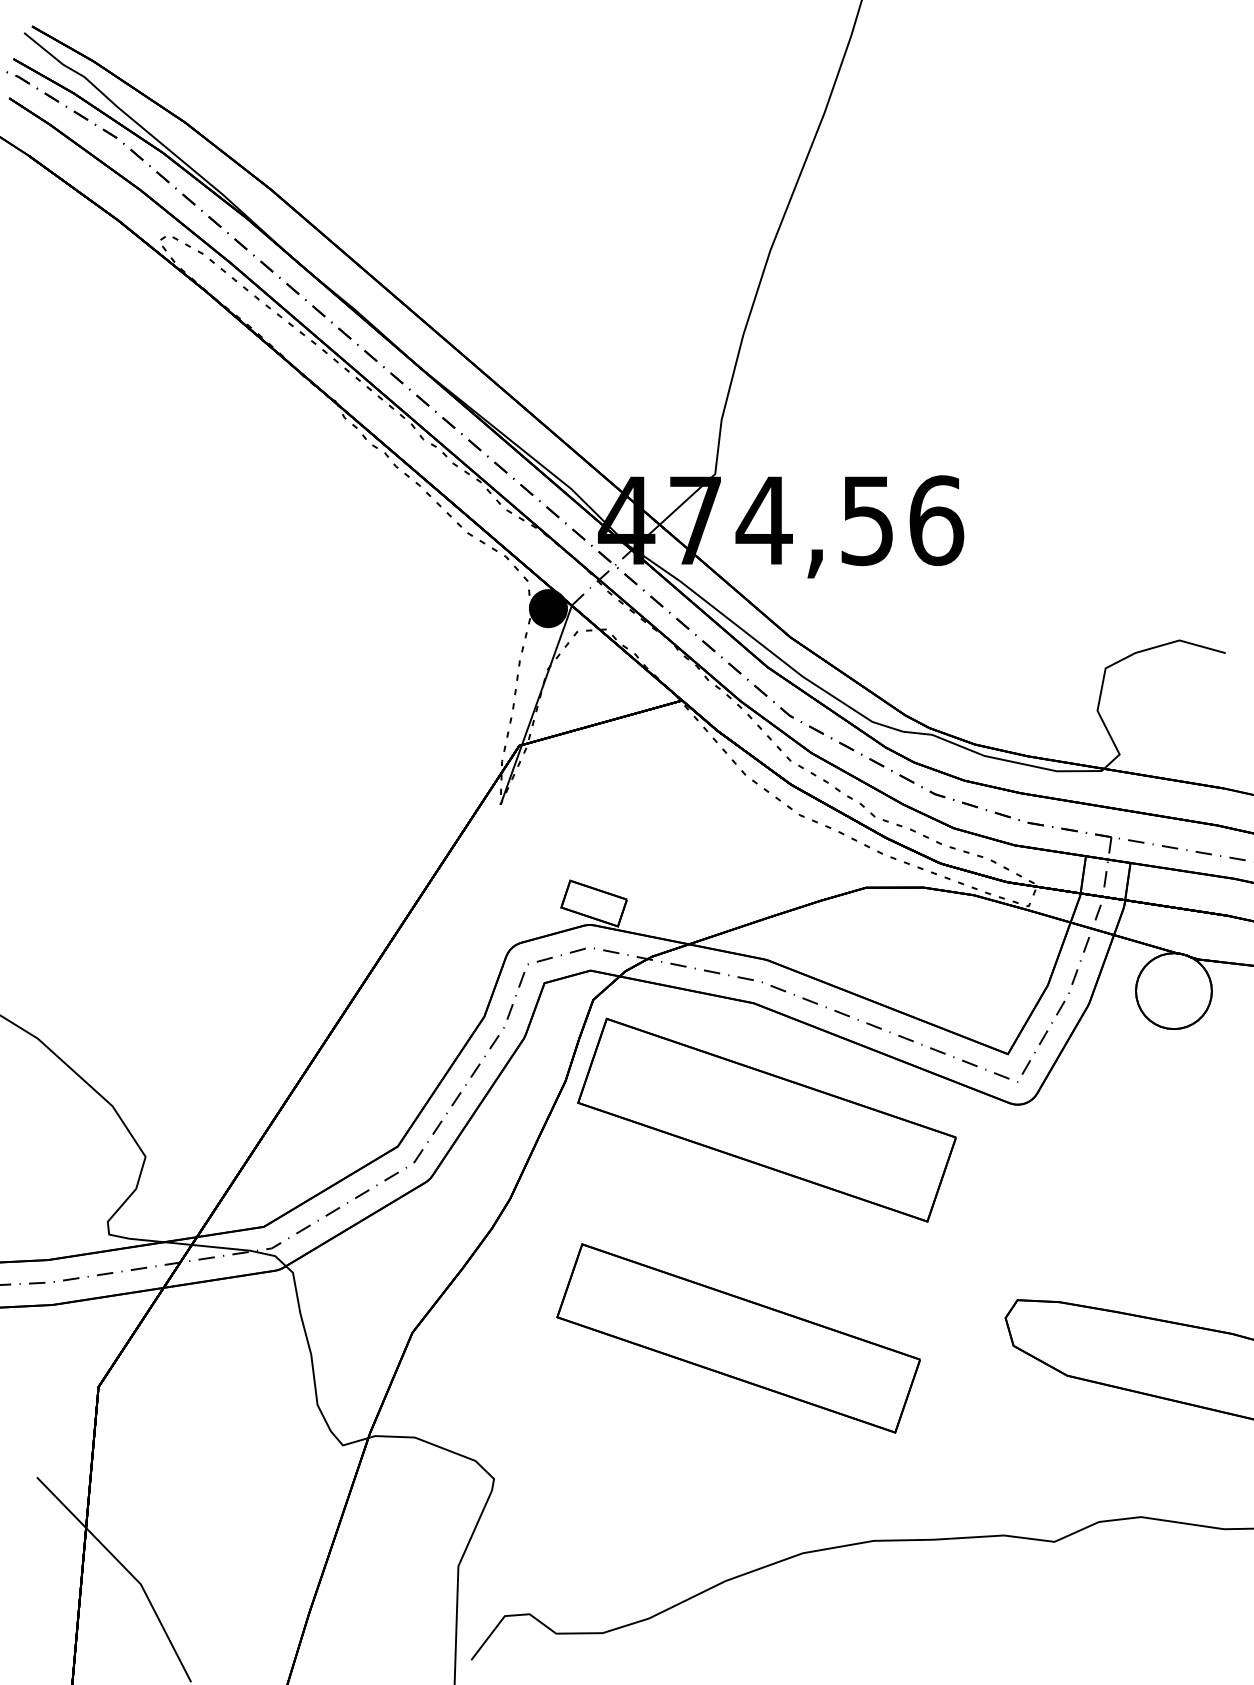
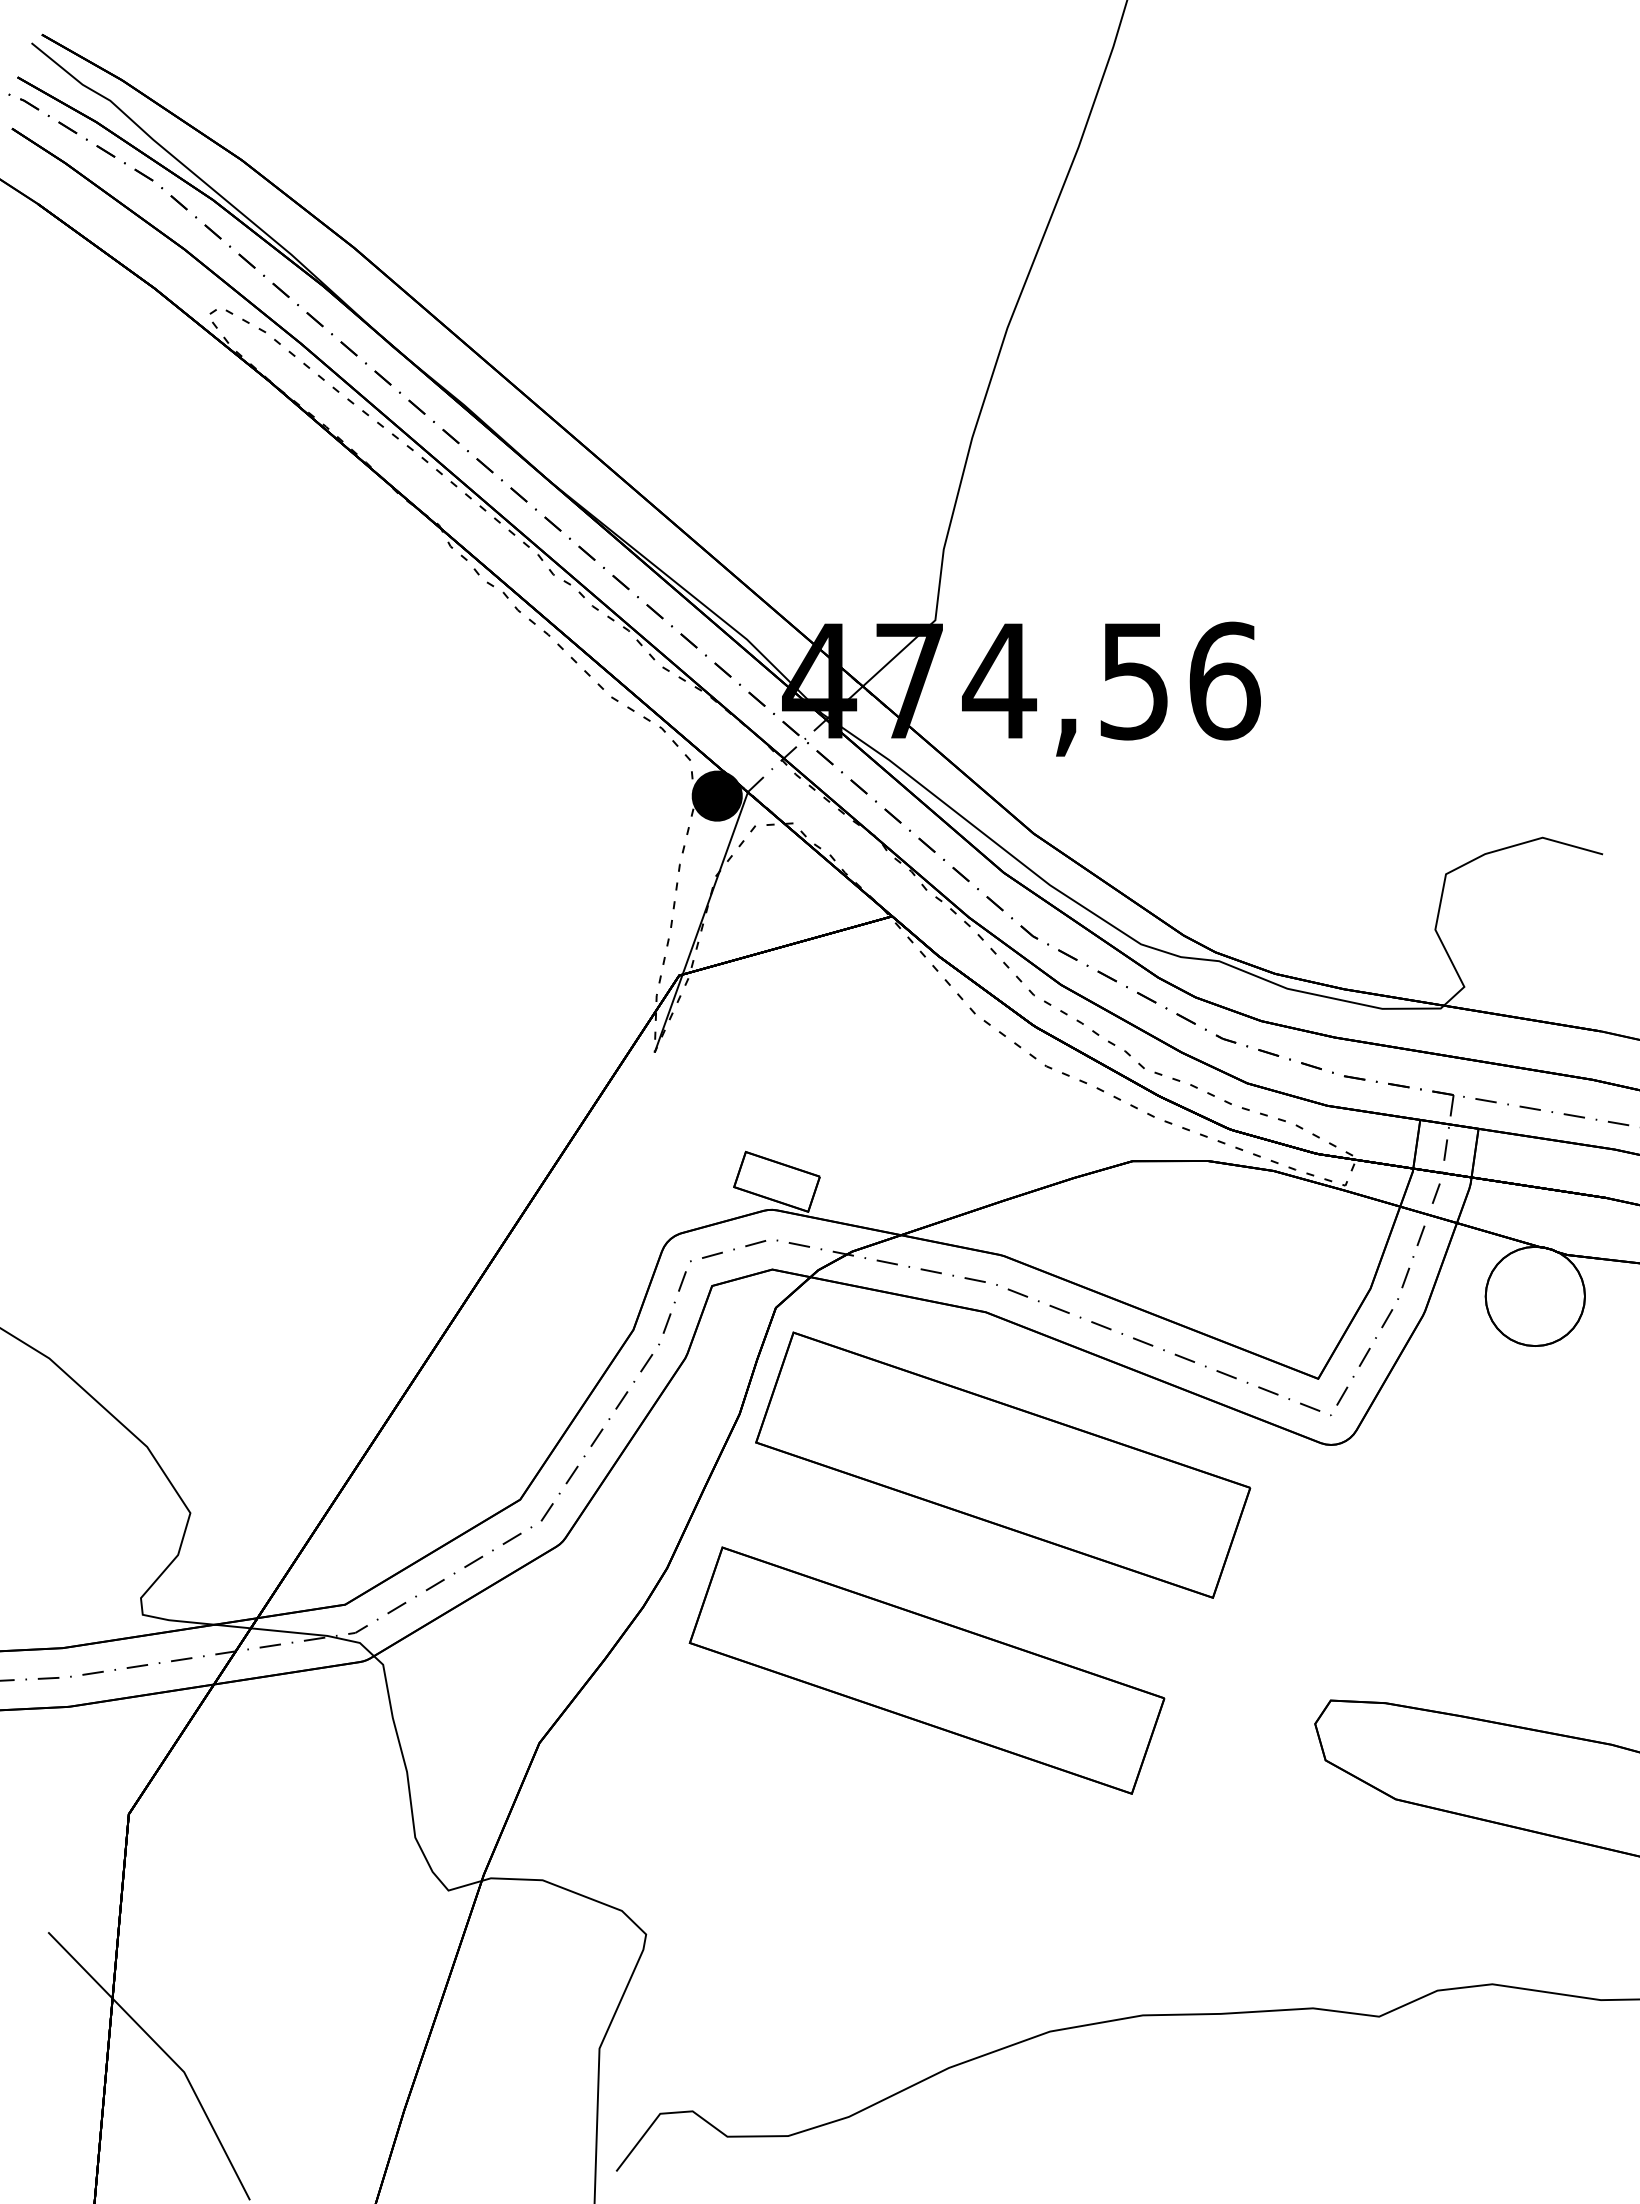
part: (738, 1338) -> (926, 1670), moved

